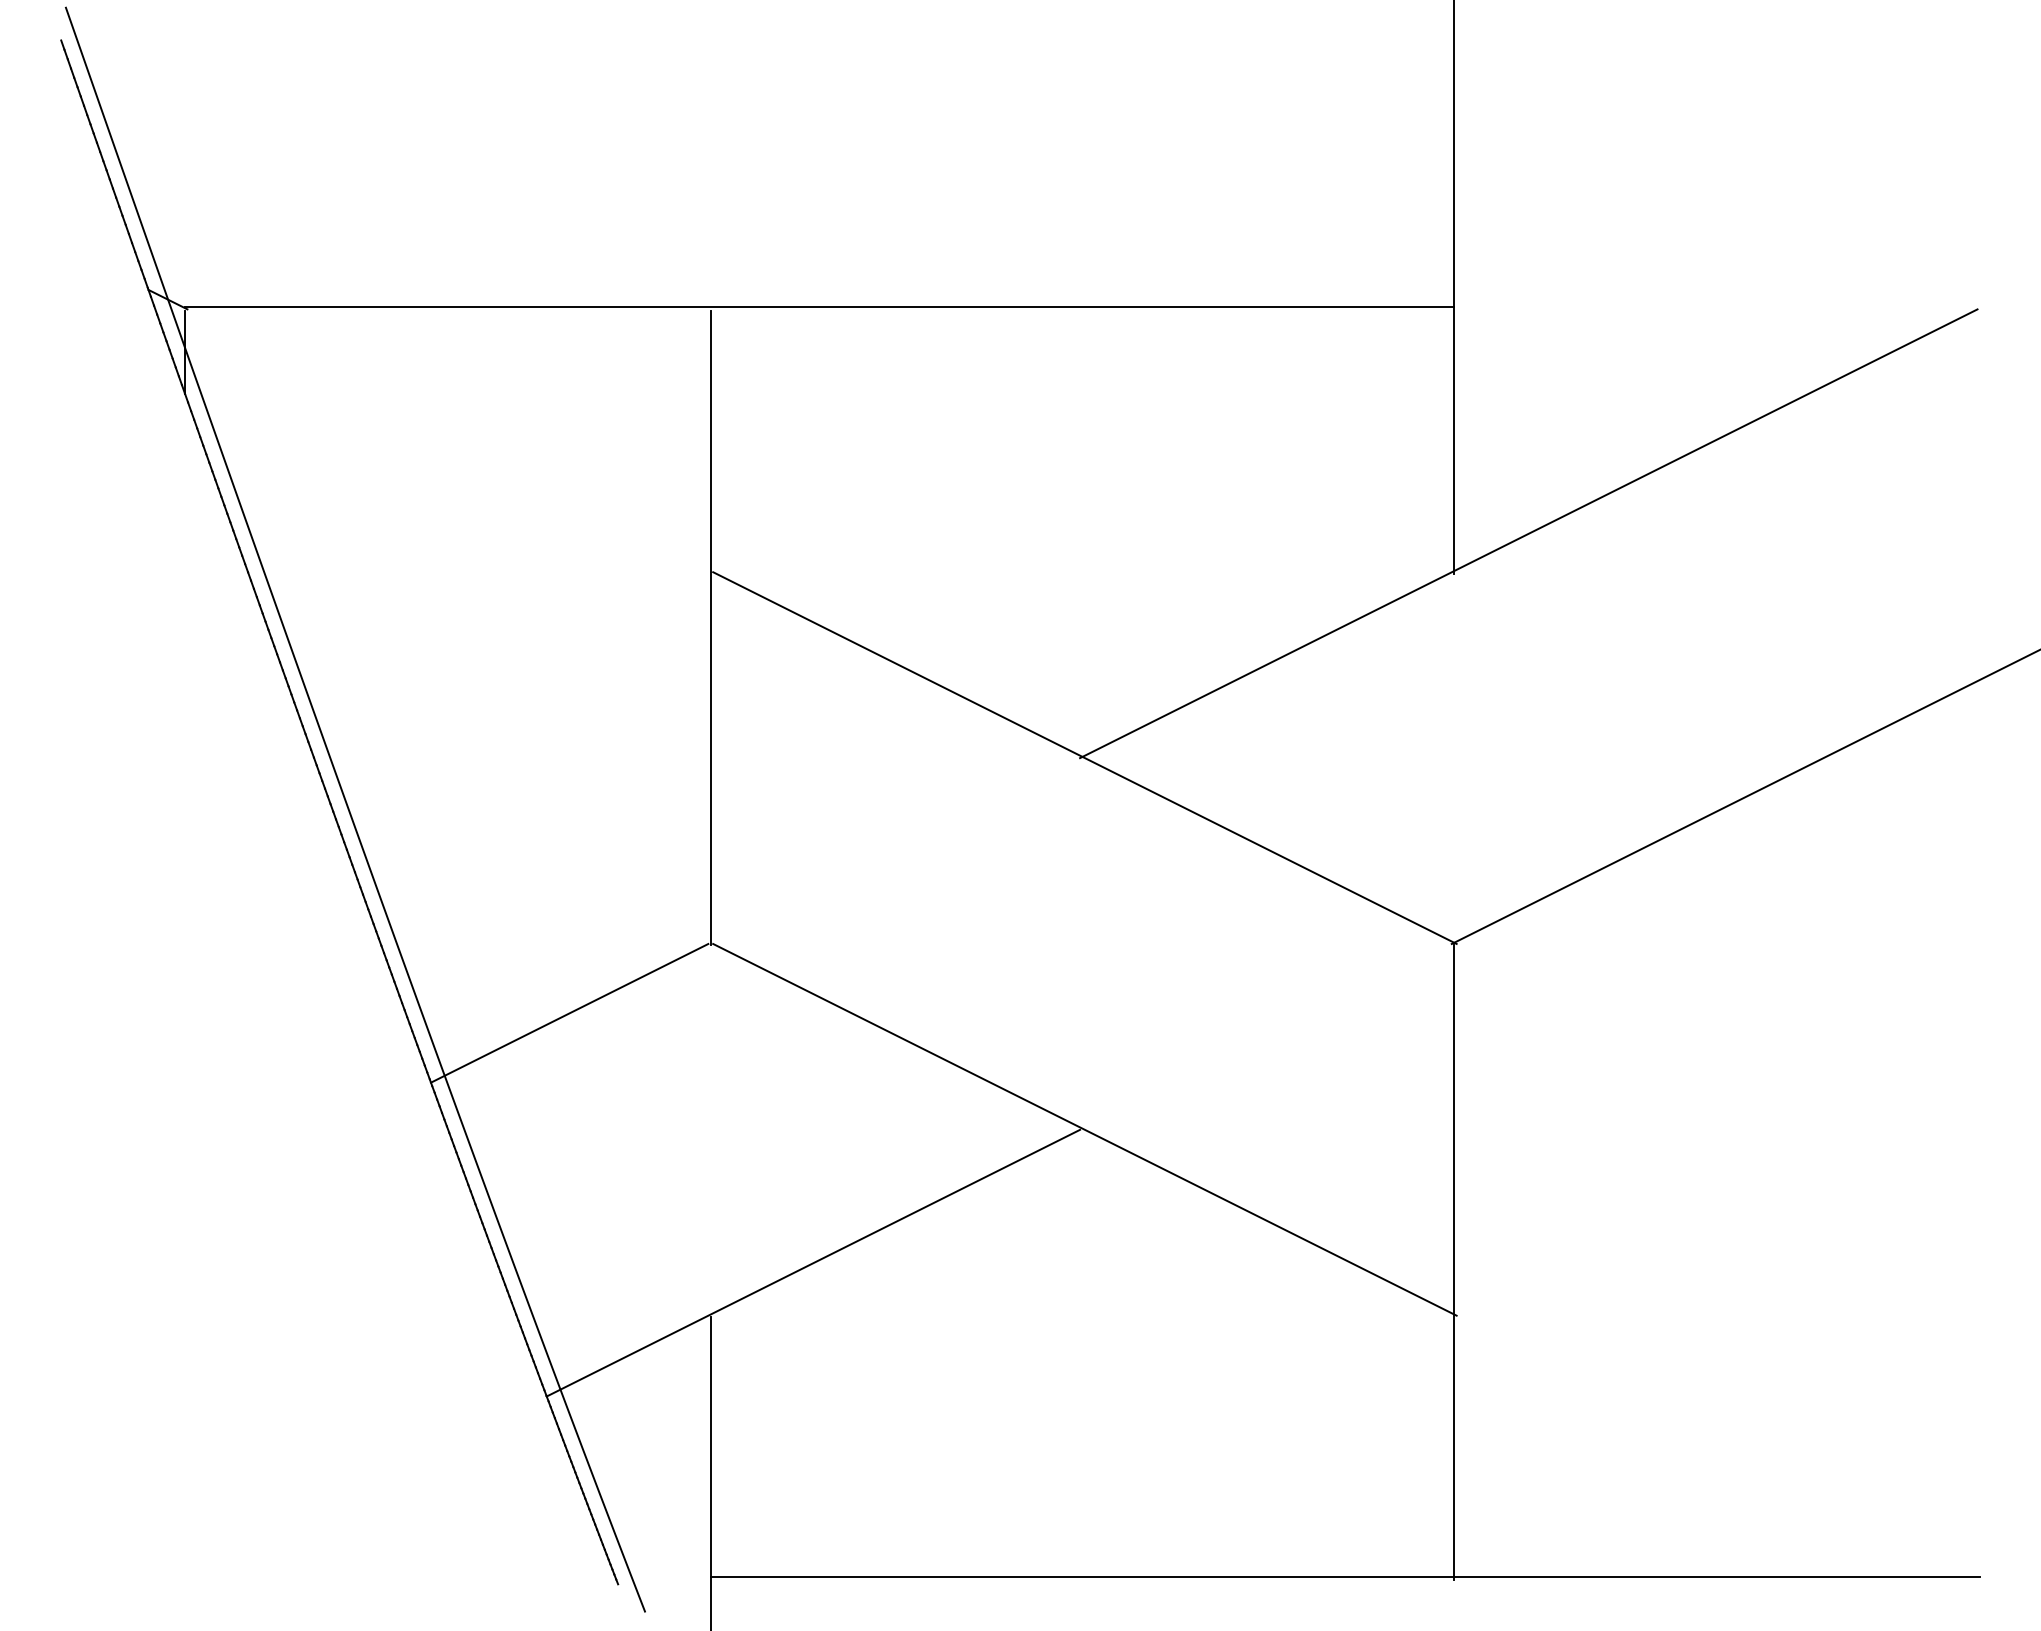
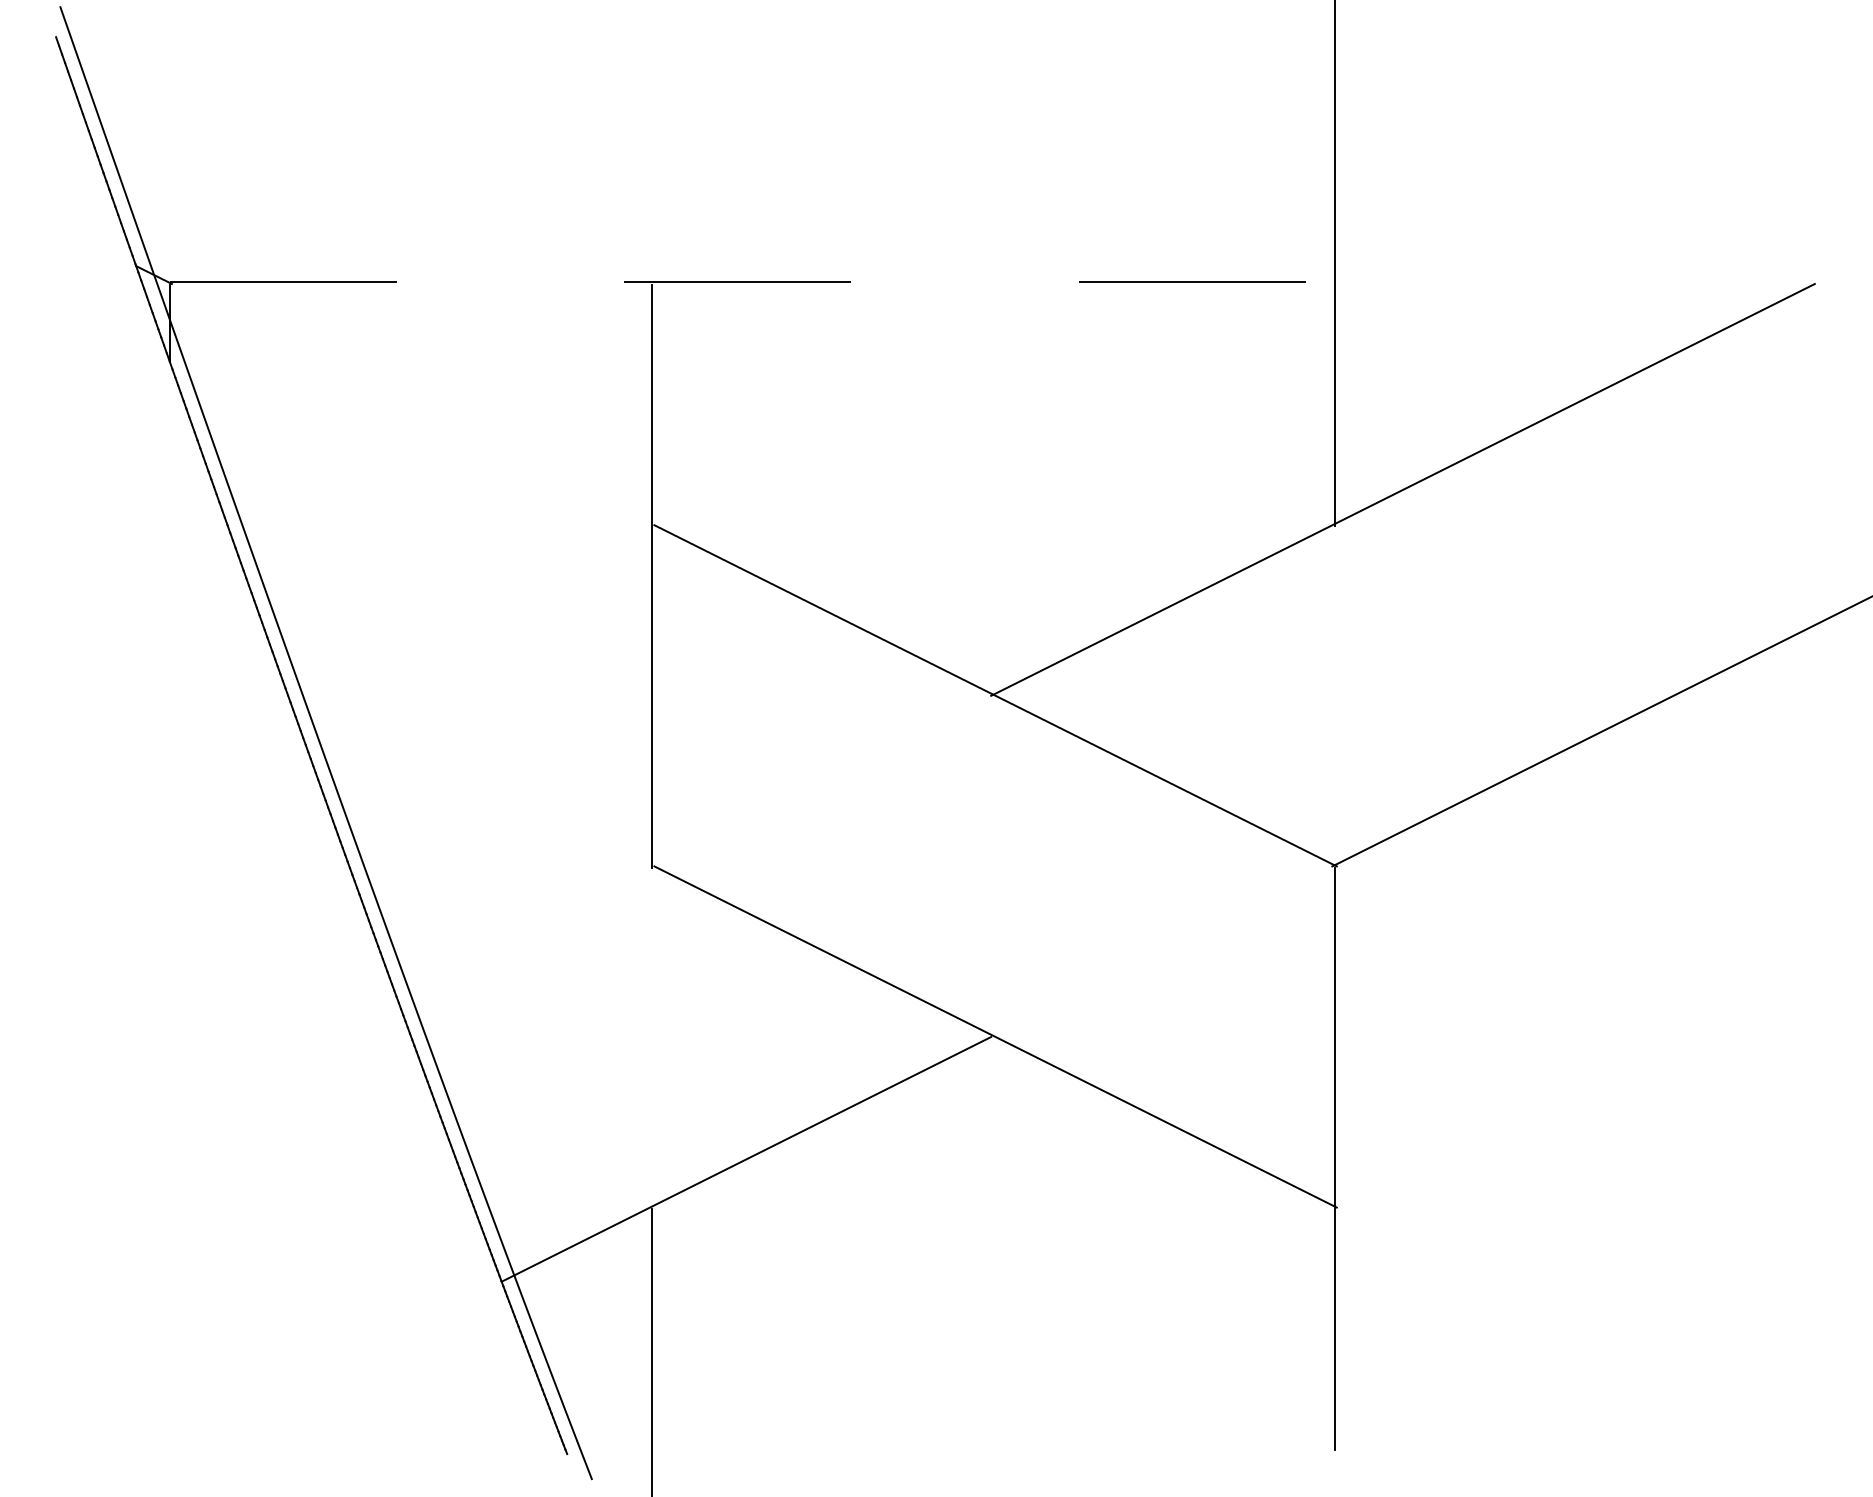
line: (819, 307) -> (752, 282), solid -> dashed
line: (569, 1013) -> (522, 930), removed
line: (1344, 1576) -> (1233, 1446), removed

